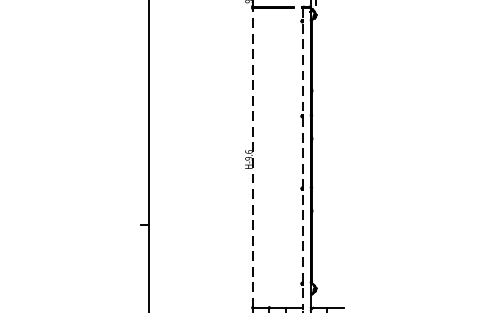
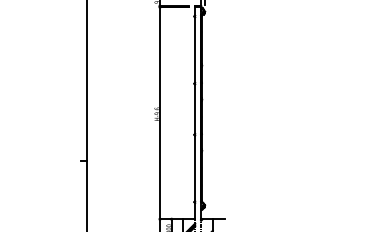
line: (252, 158) -> (159, 113), dashed -> solid
line: (302, 158) -> (195, 113), dashed -> solid

